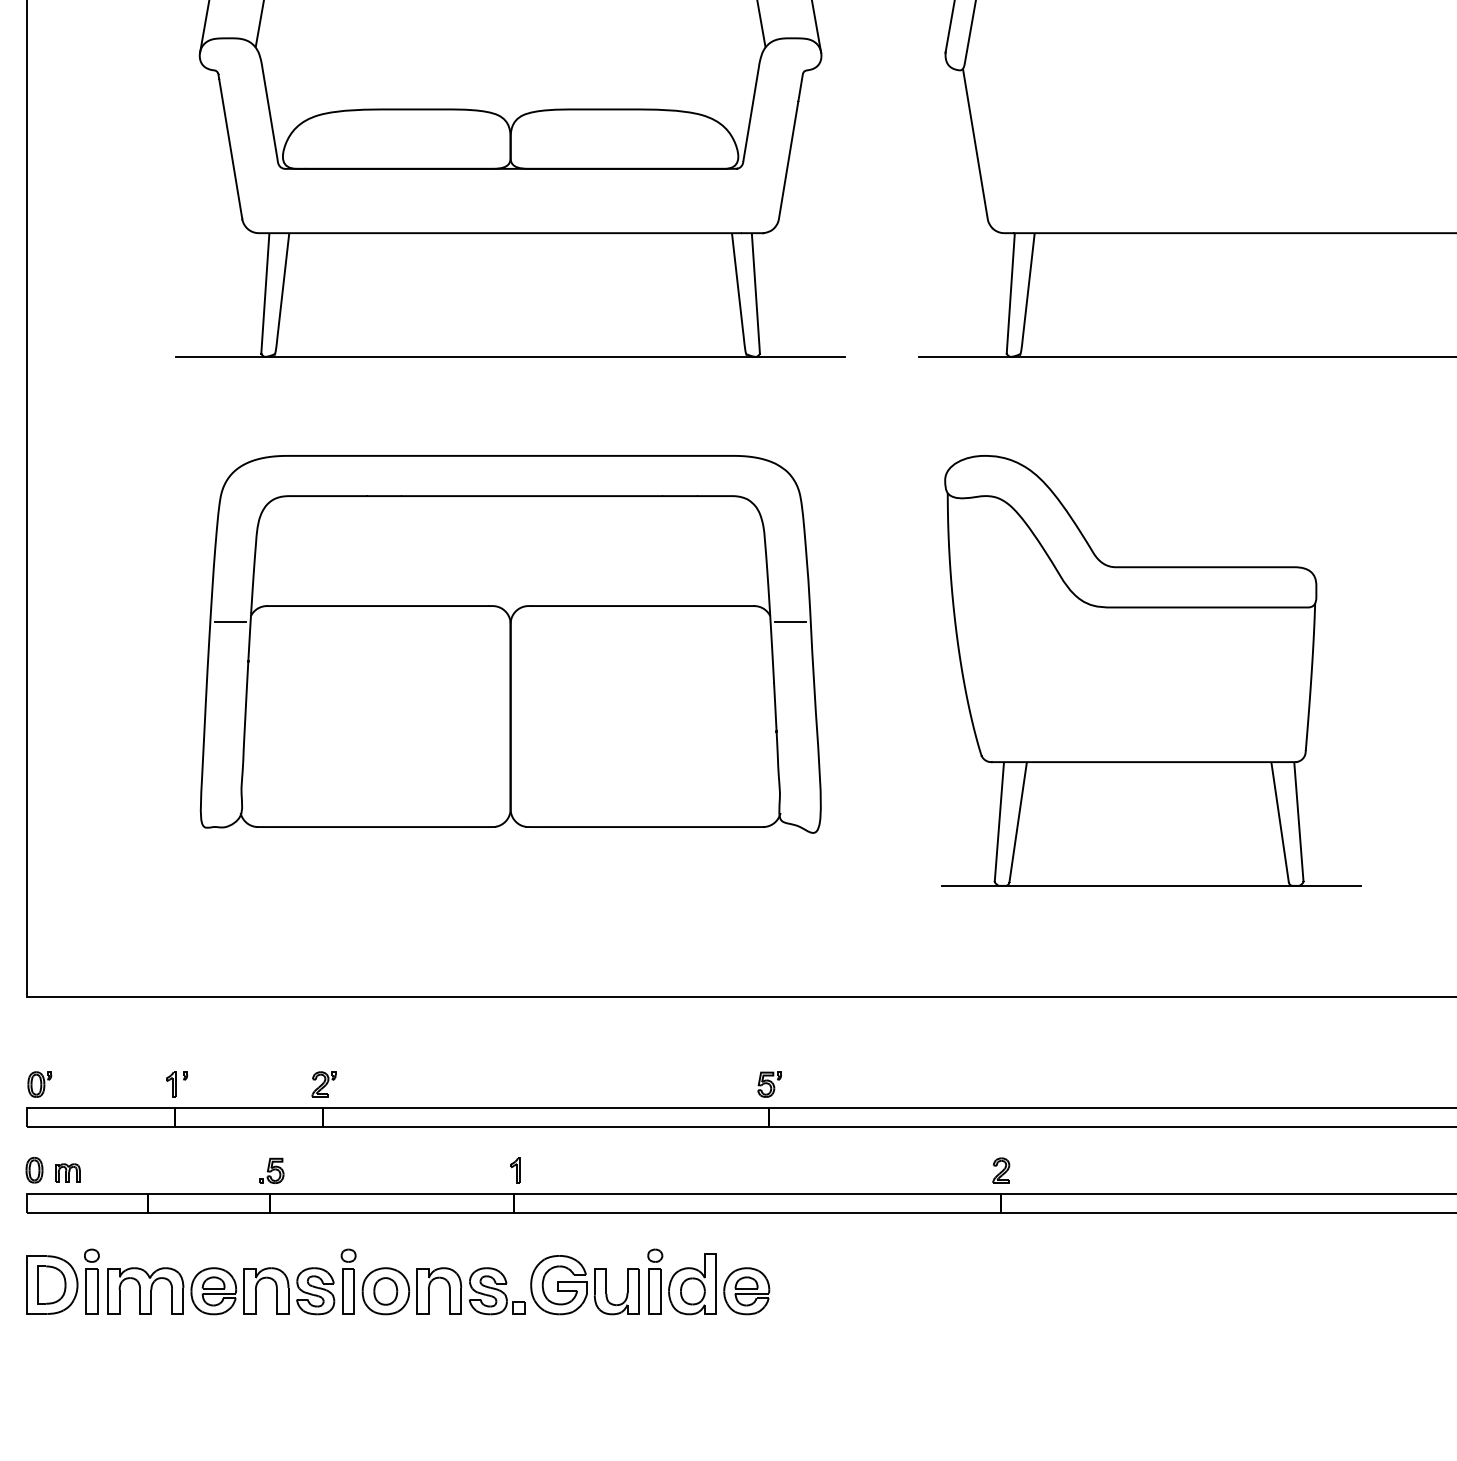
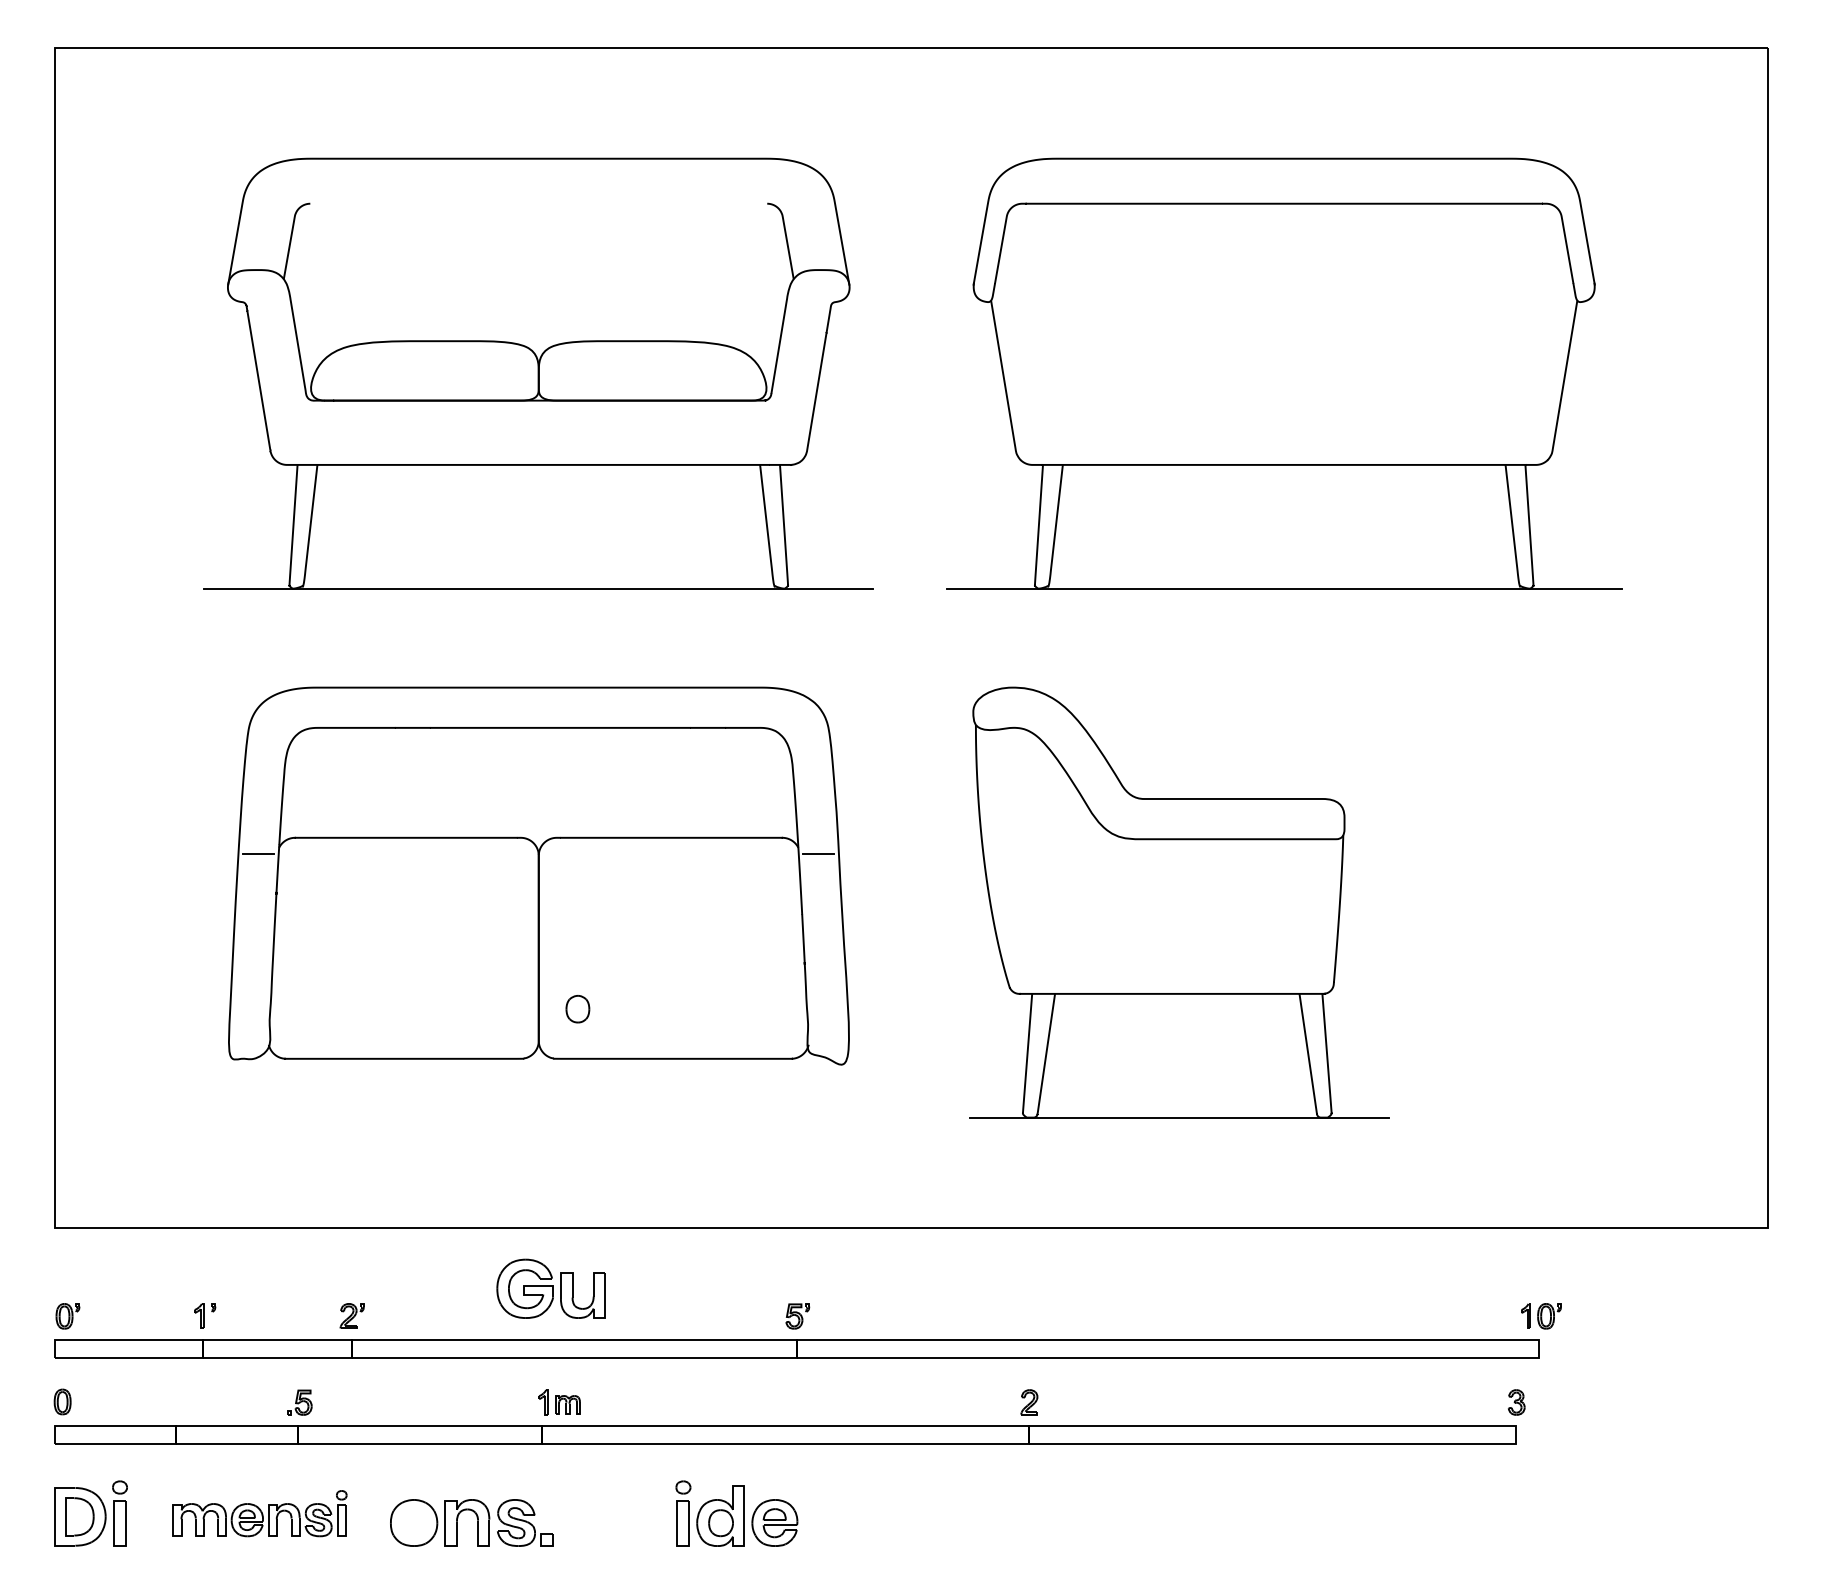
part: (67, 1172) -> (567, 1404), moved
part: (231, 1281) -> (259, 1513), size x0.7
part: (584, 1284) -> (550, 1288), moved
part: (385, 1291) -> (577, 1009), moved

